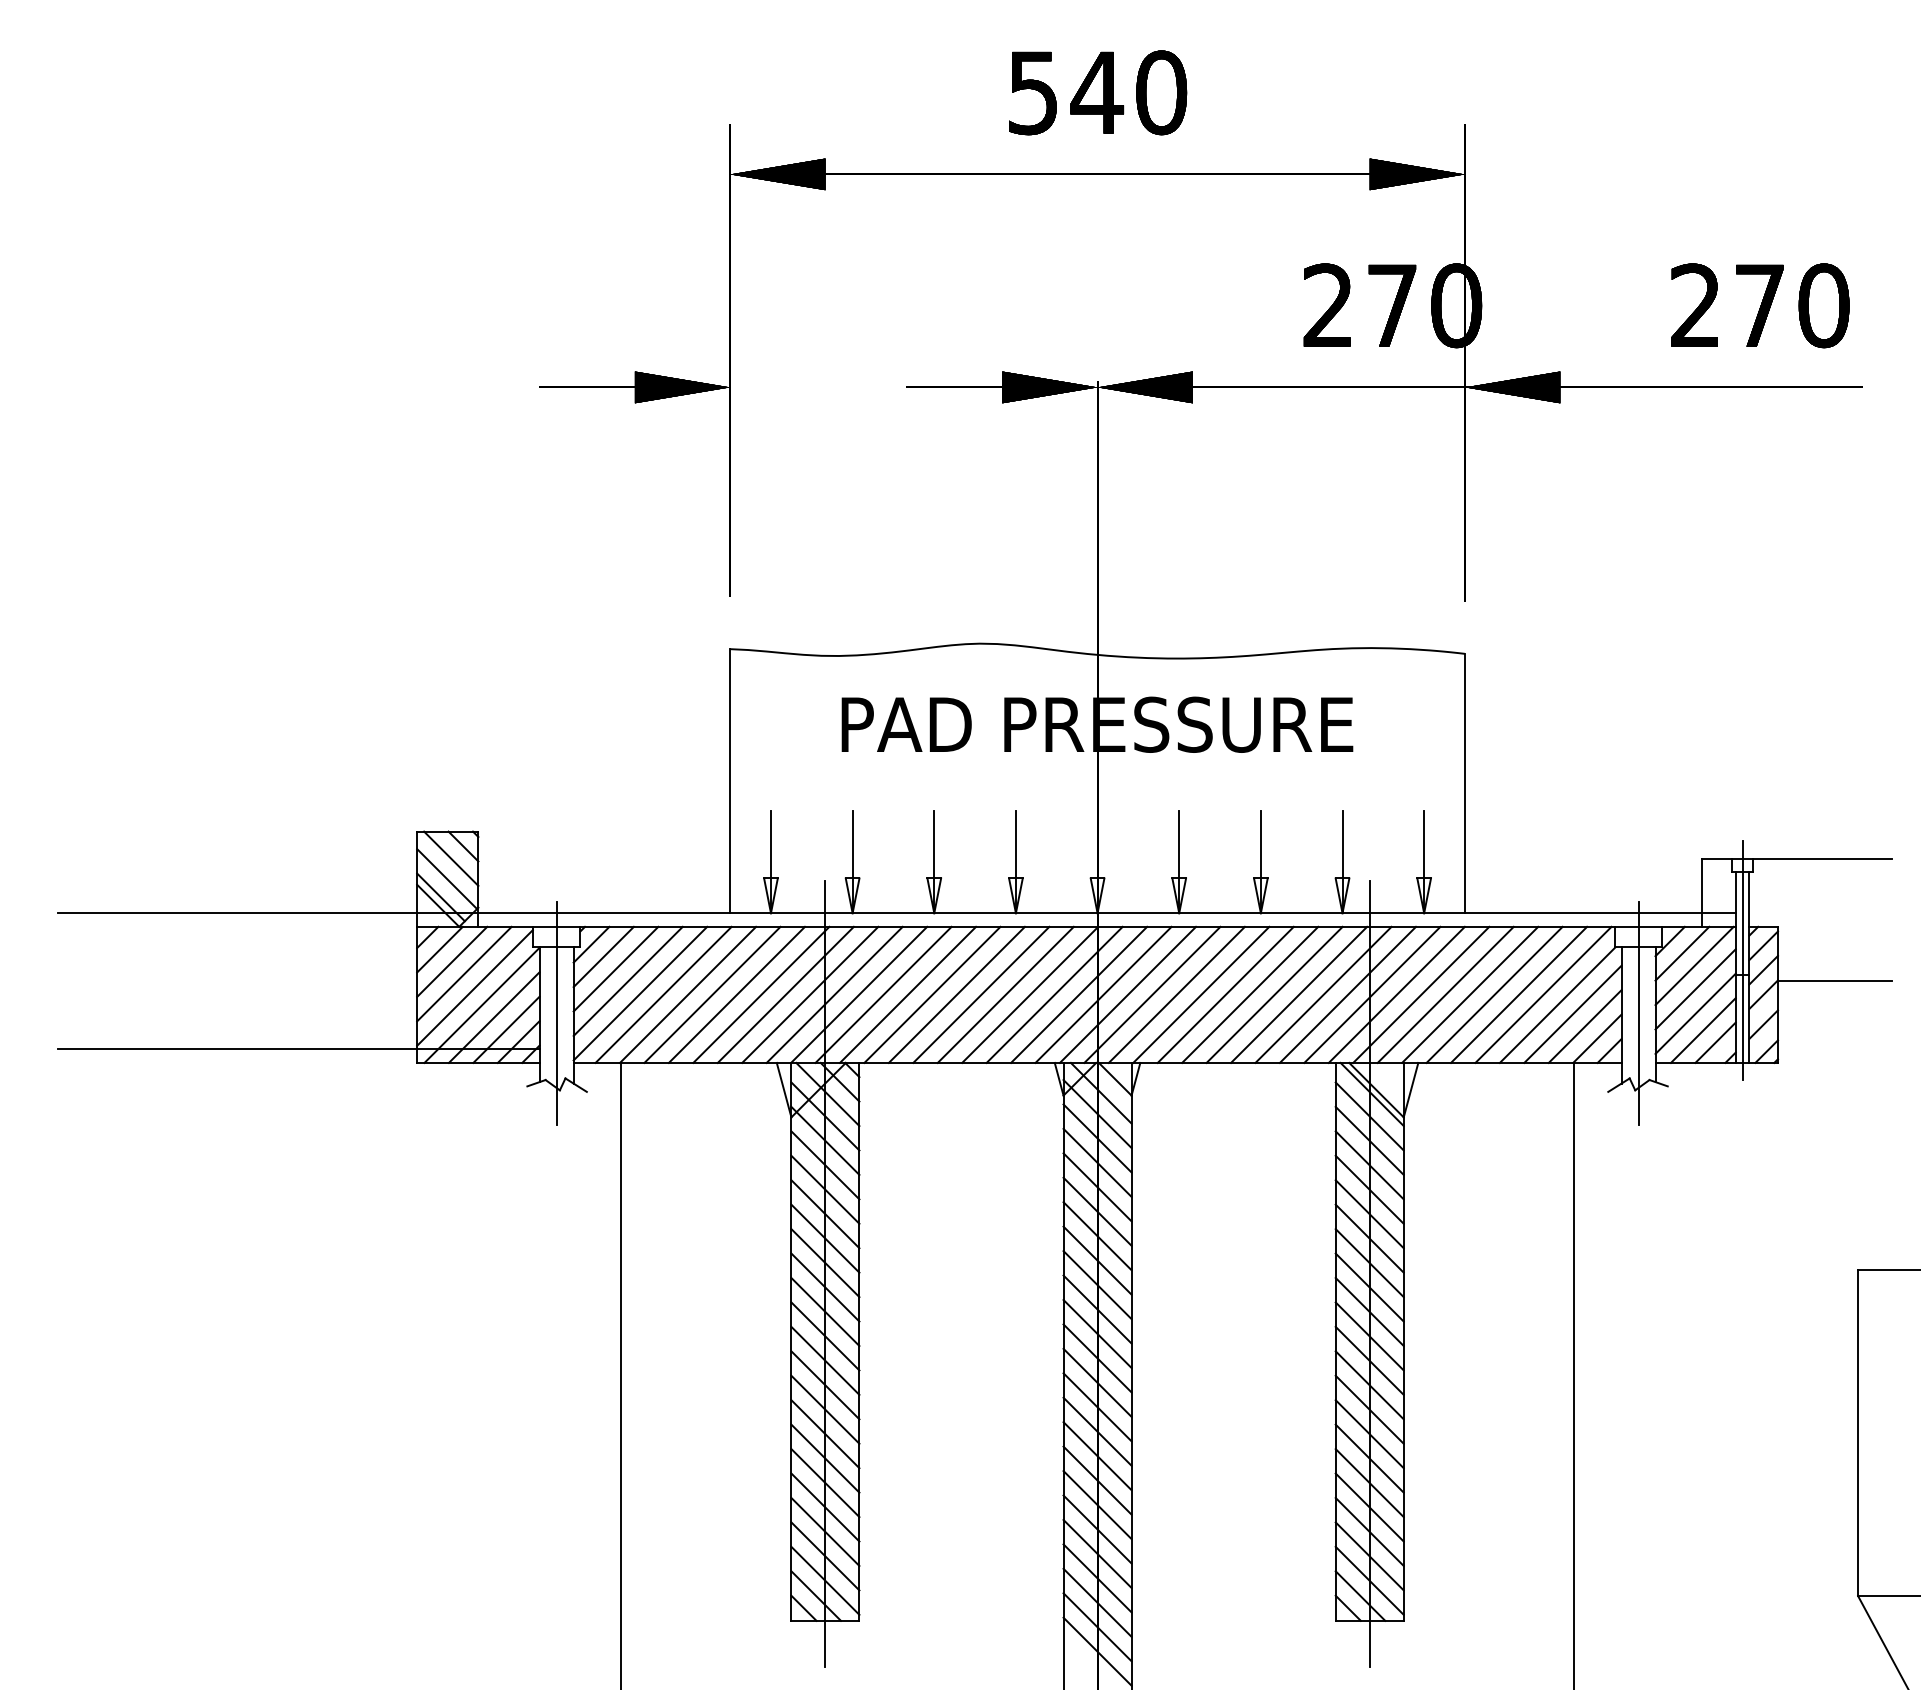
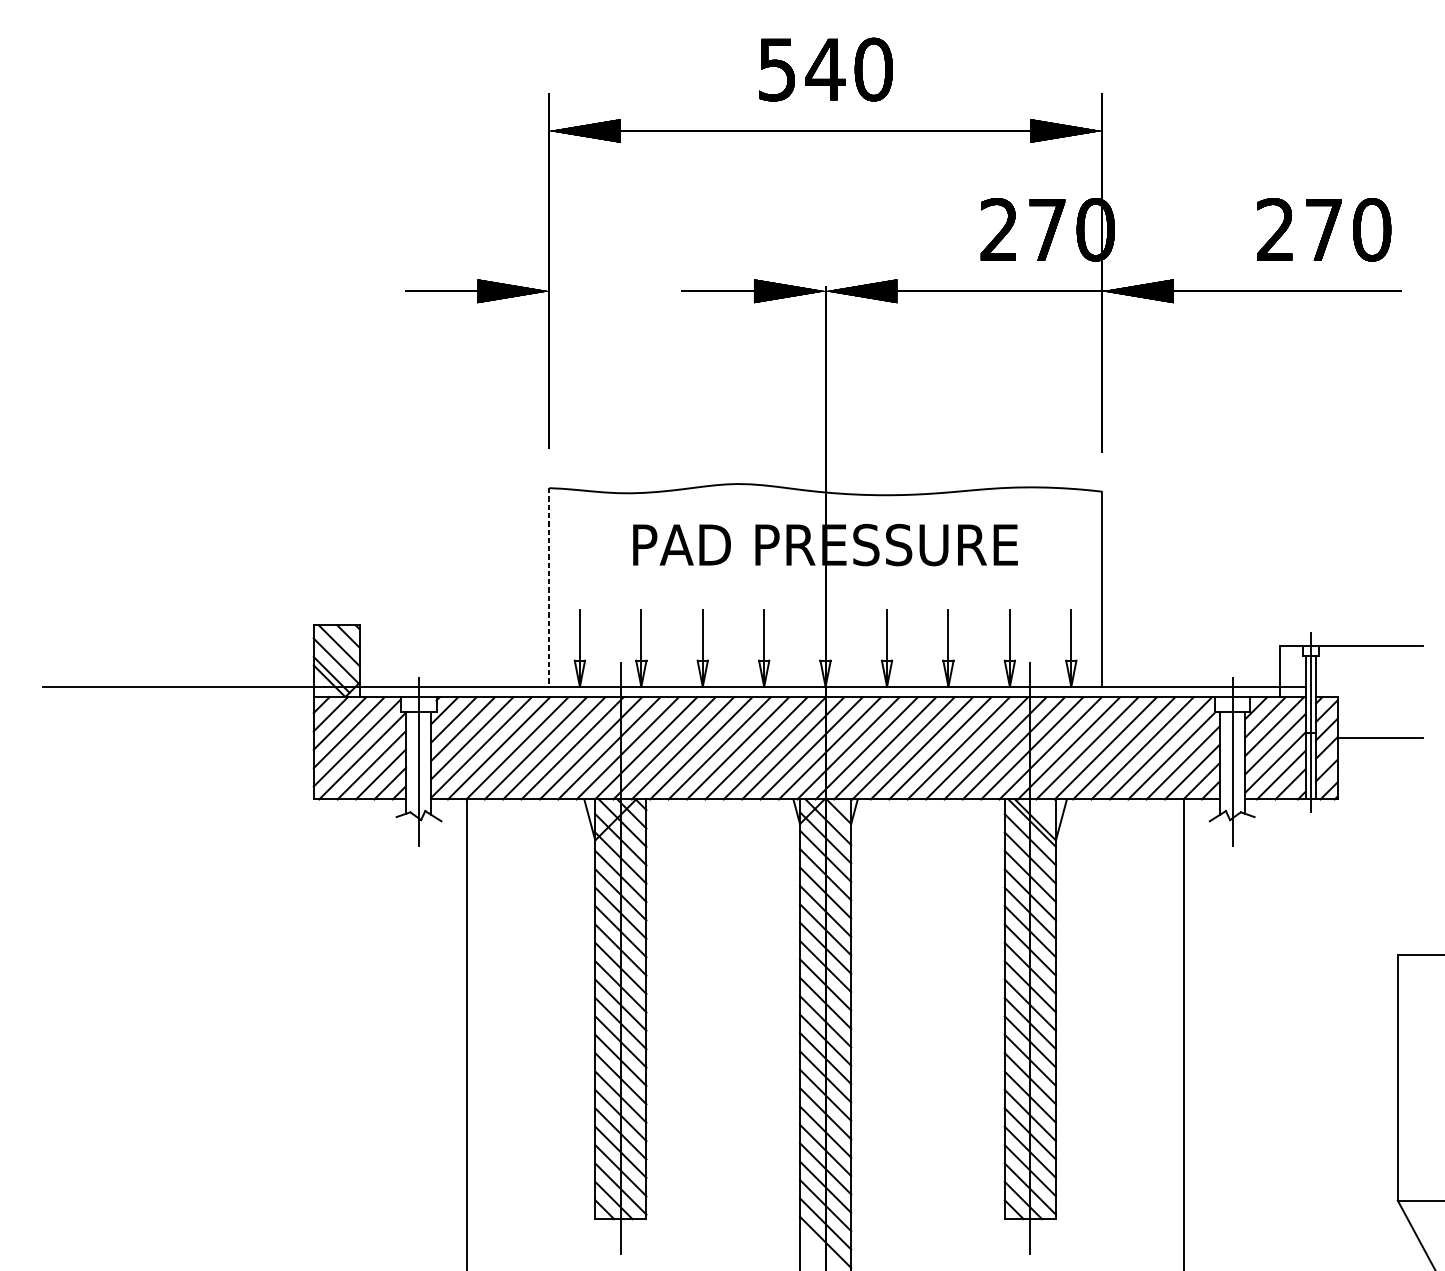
line: (730, 781) -> (549, 587), solid -> dashed
line: (298, 1049) -> (224, 789), removed

